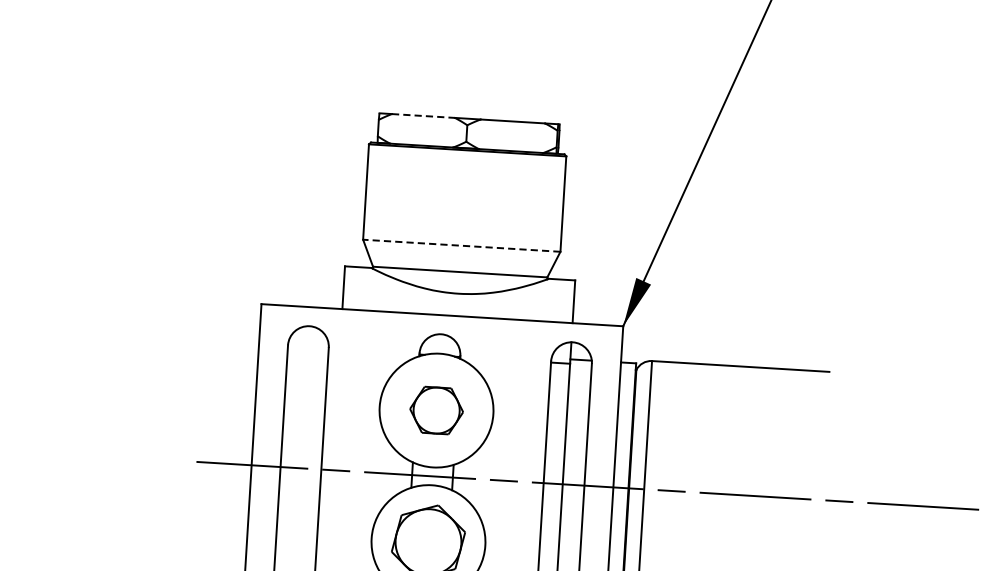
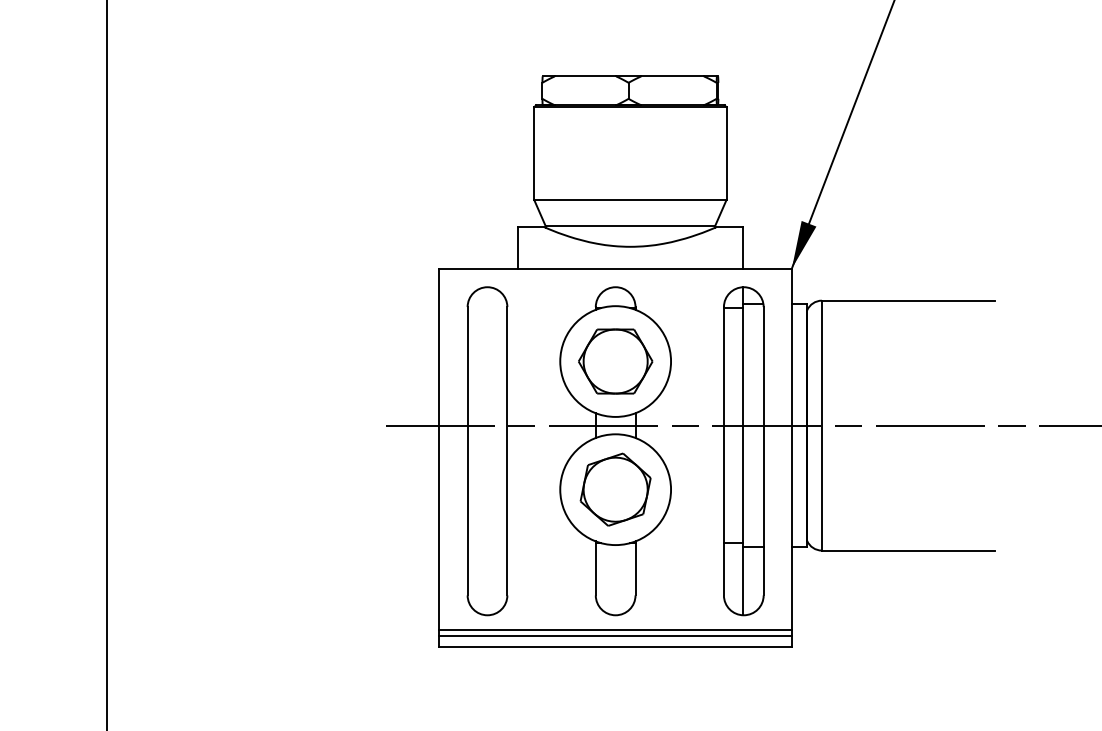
line: (423, 116) -> (585, 76), dashed -> solid
line: (460, 246) -> (629, 200), dashed -> solid
part: (436, 410) -> (615, 361), size x1.43

